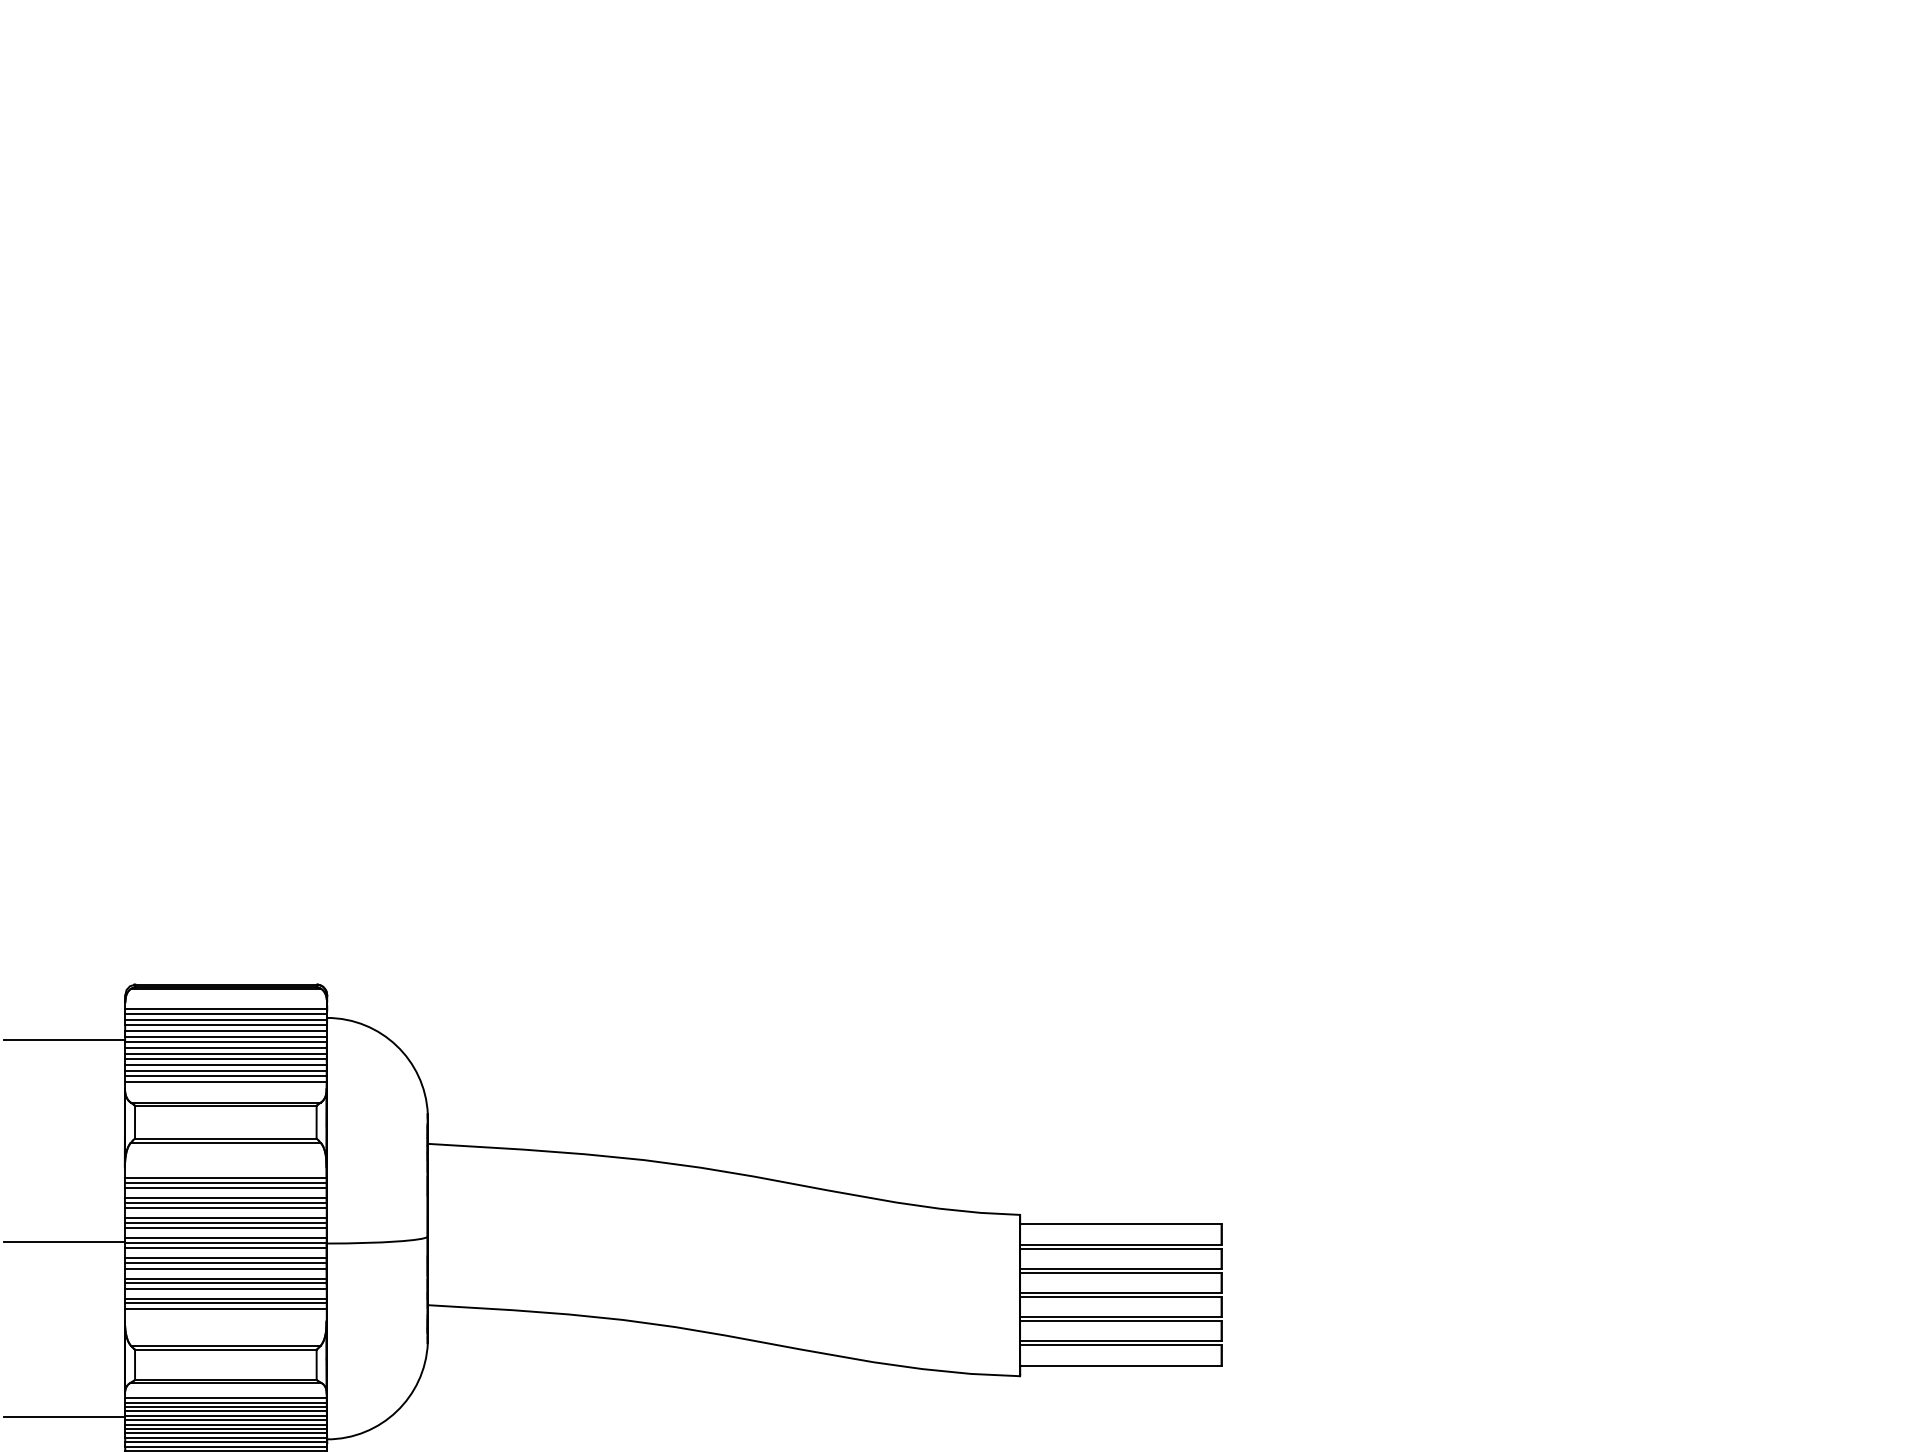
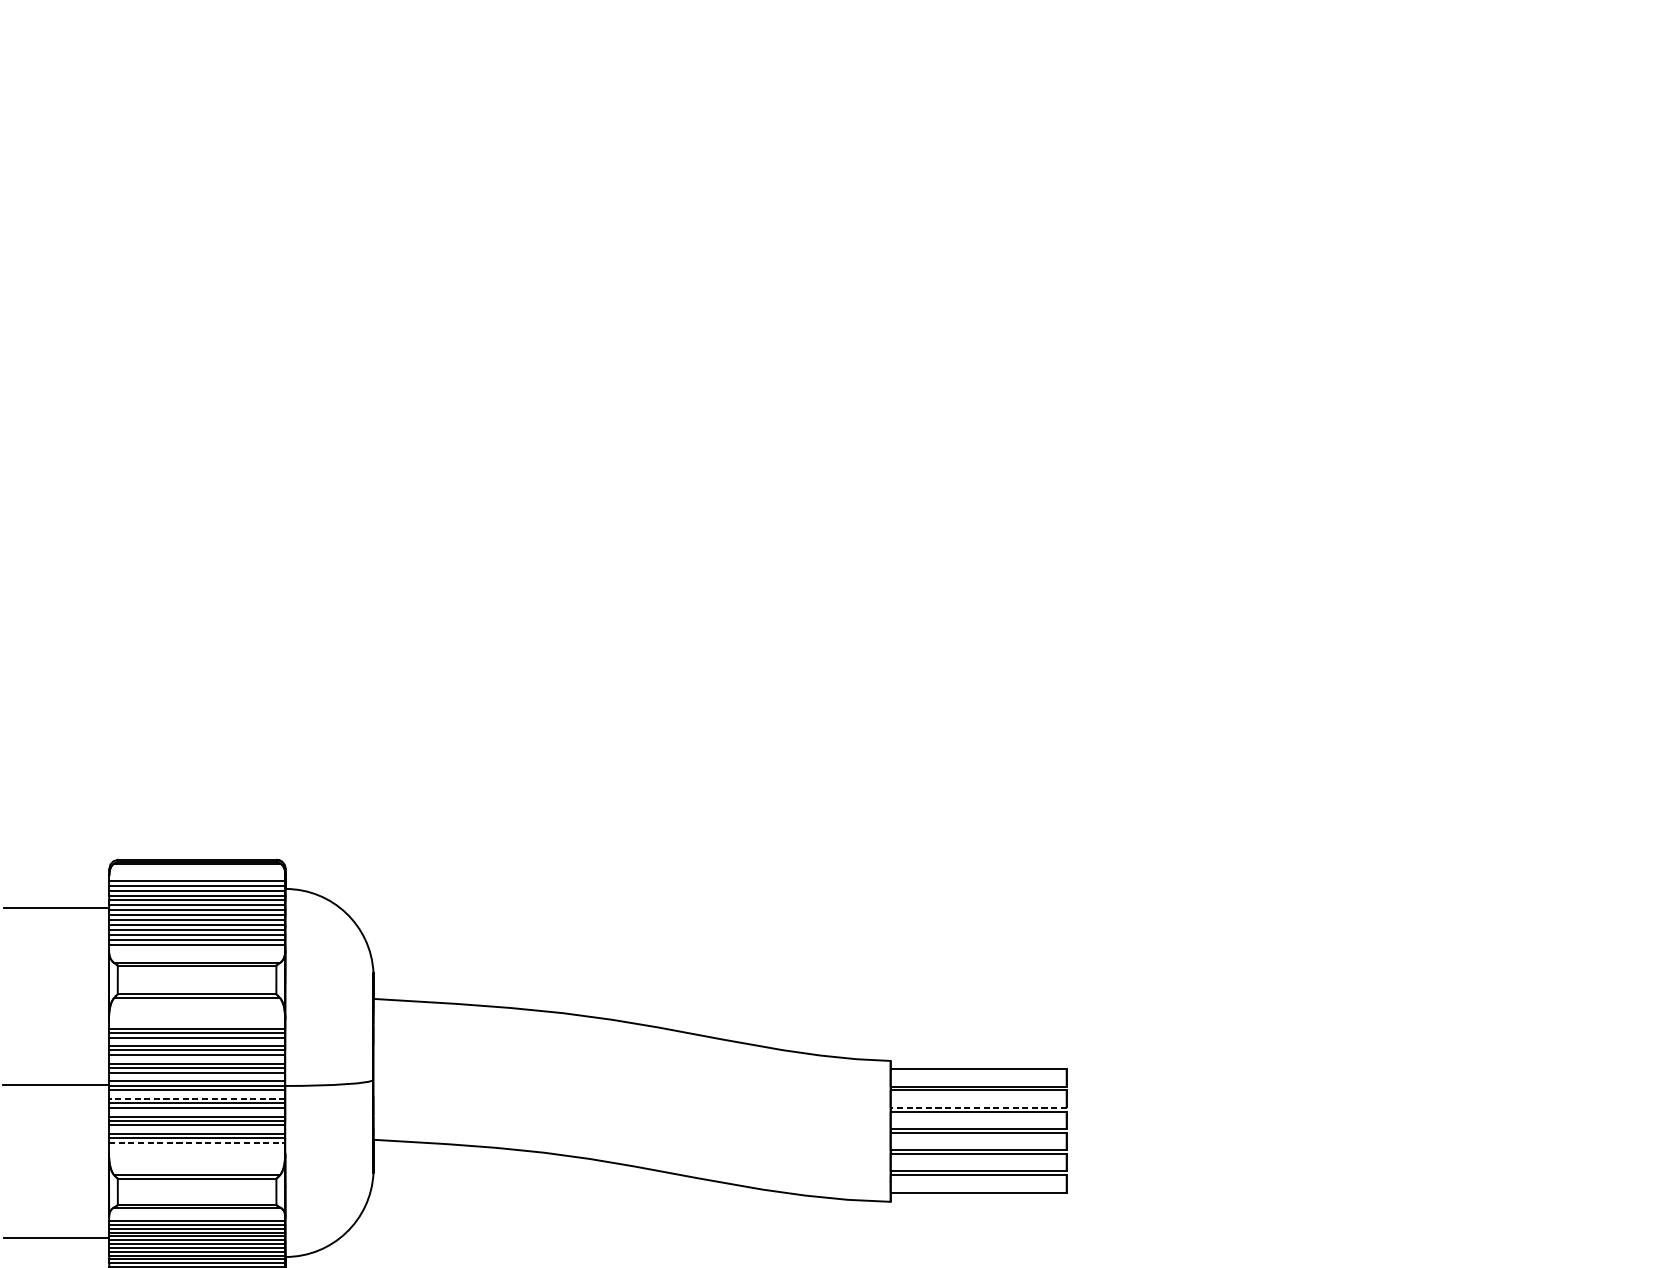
line: (225, 1258) -> (196, 1099), solid -> dashed
line: (1120, 1268) -> (978, 1107), solid -> dashed
line: (225, 1308) -> (196, 1142), solid -> dashed

